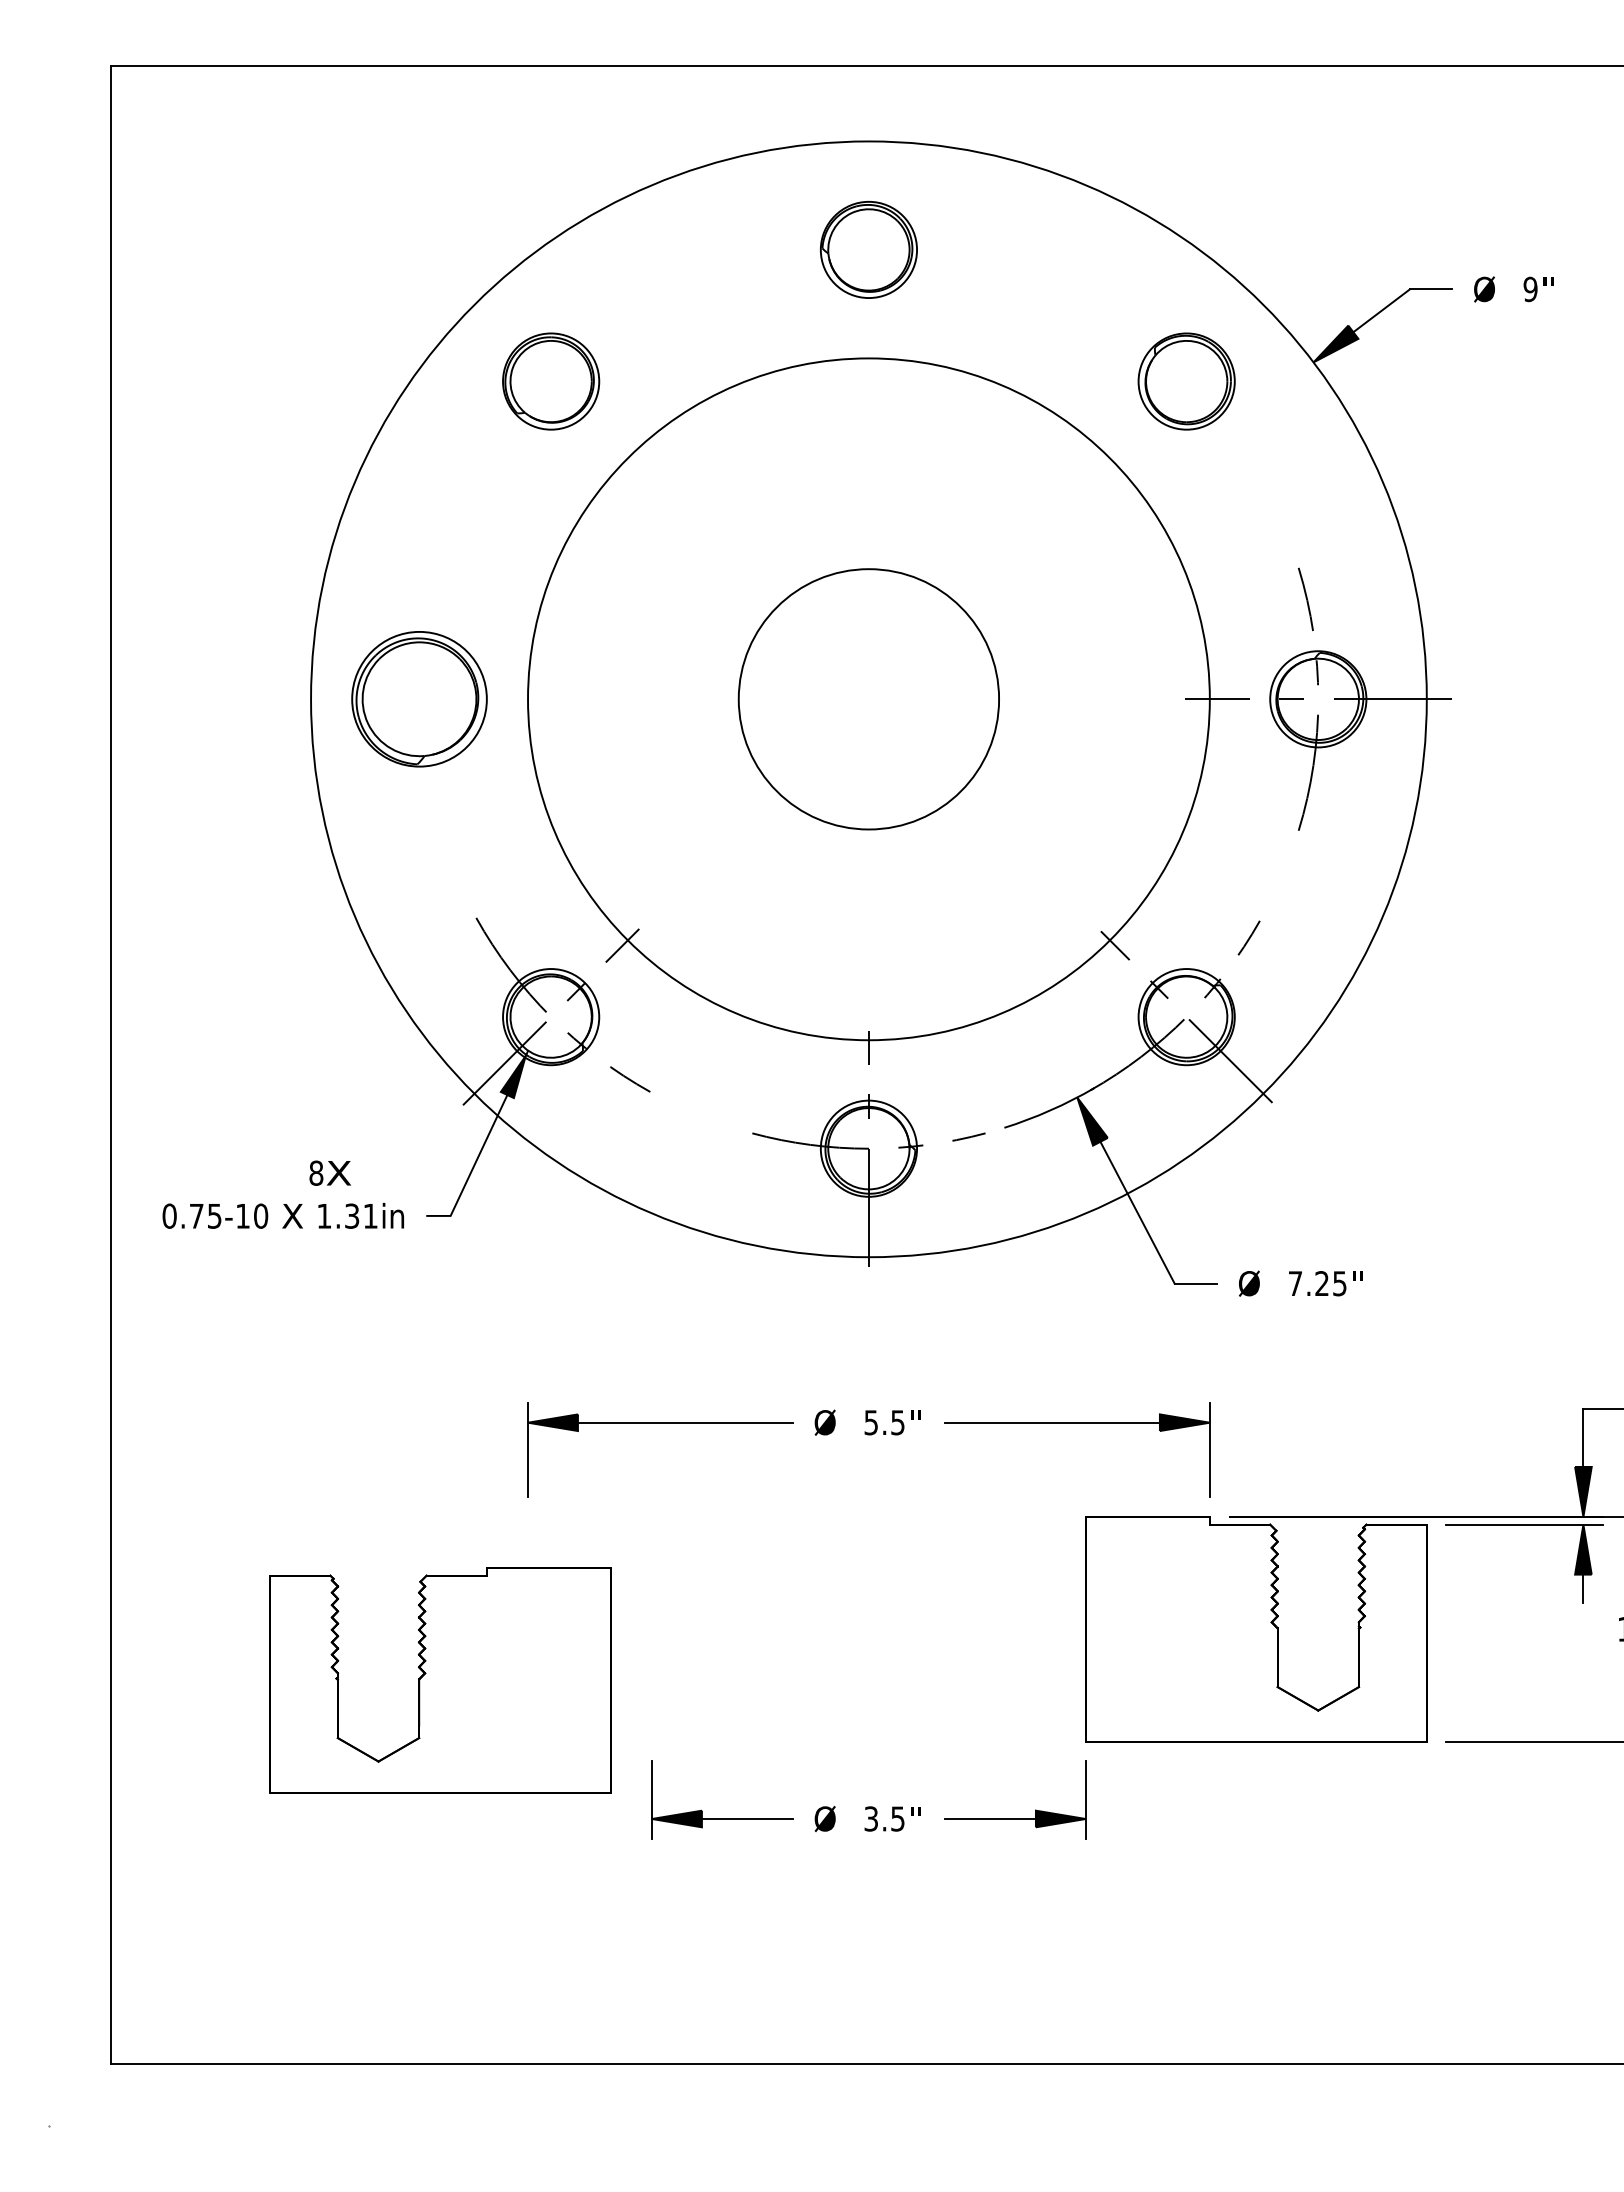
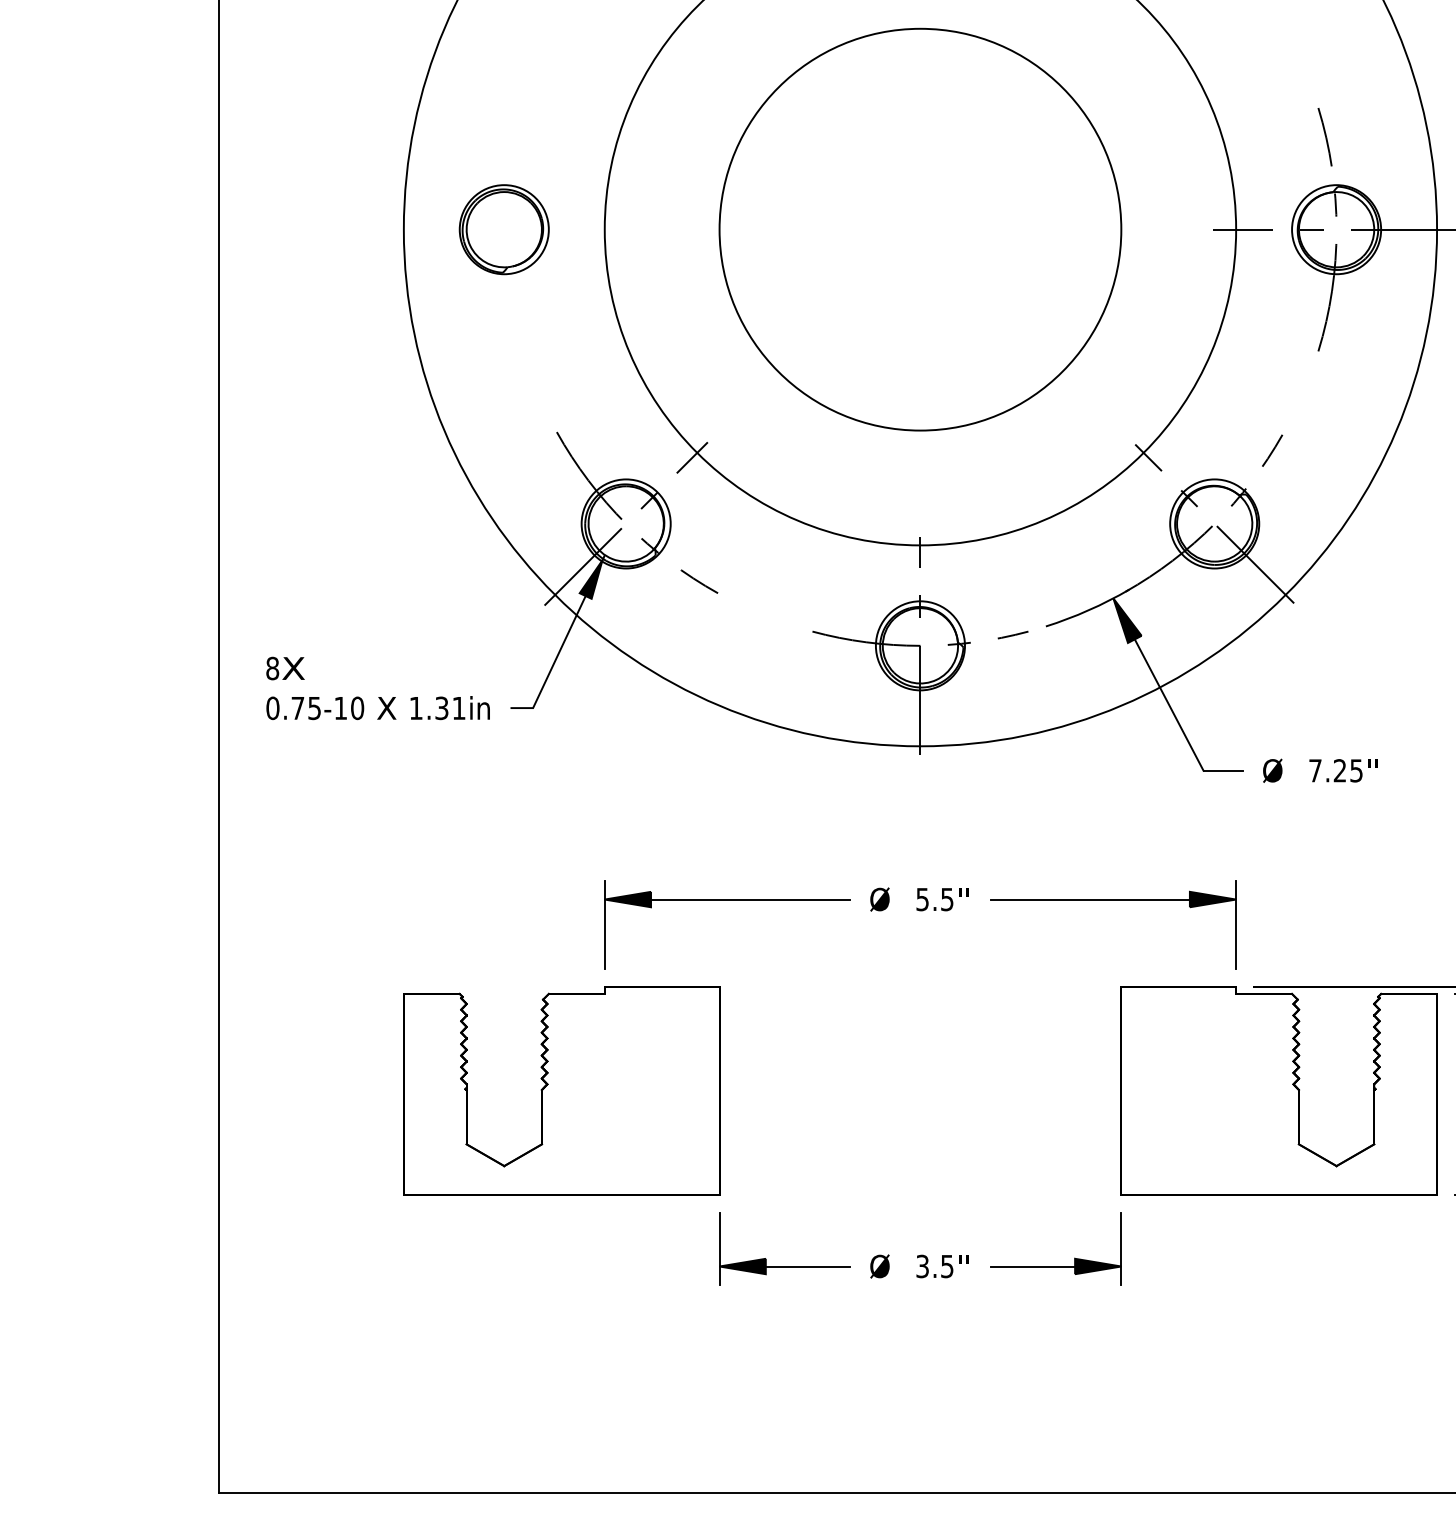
part: (419, 699) -> (504, 229), size x0.71
circle: (868, 699) -> (920, 229), size x1.67
text: (329, 1172) -> (284, 667), moved
part: (440, 1680) -> (561, 1091), moved

